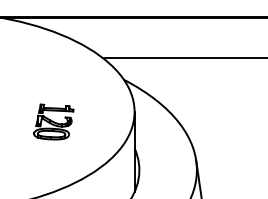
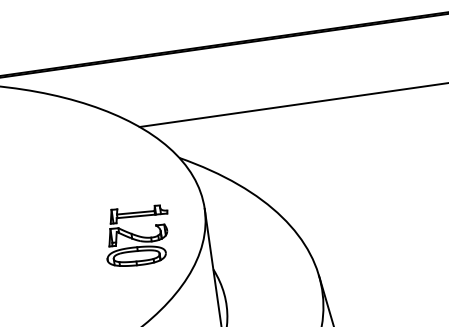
part: (53, 121) -> (136, 234), moved

